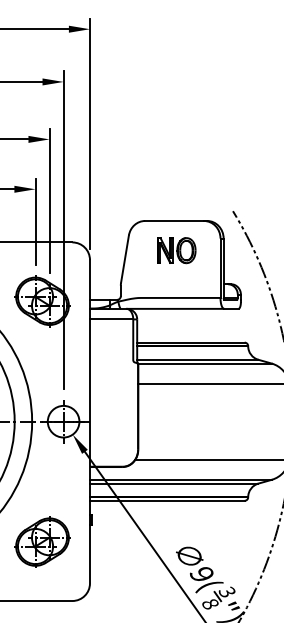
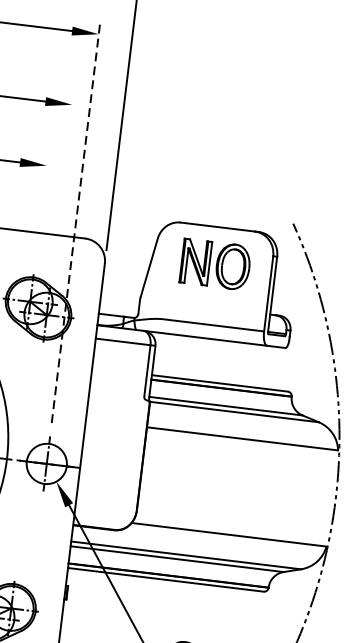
line: (49, 200) -> (62, 182), removed
line: (35, 221) -> (41, 206), removed
line: (63, 230) -> (75, 222), solid -> dashed
part: (176, 250) -> (215, 264), size x1.4

